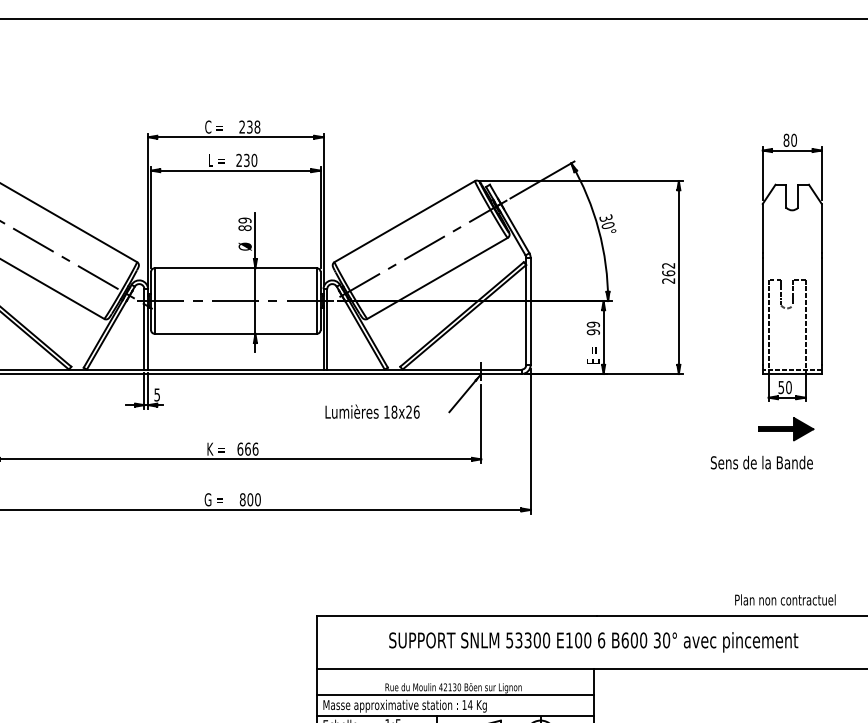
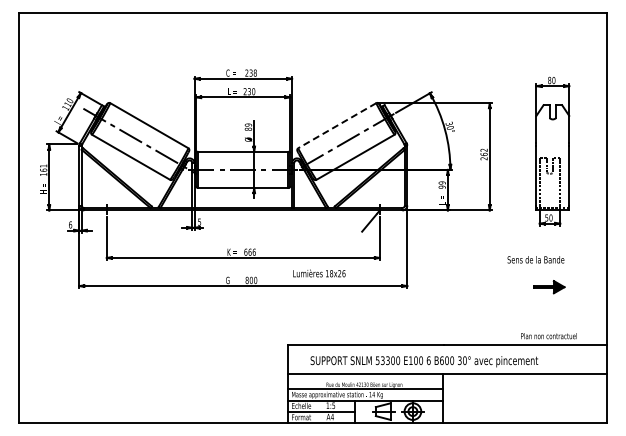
line: (403, 221) -> (336, 125), solid -> dashed
text: (372, 411) -> (319, 273), moved
part: (786, 429) -> (549, 287), moved
text: (593, 641) -> (424, 361), moved

